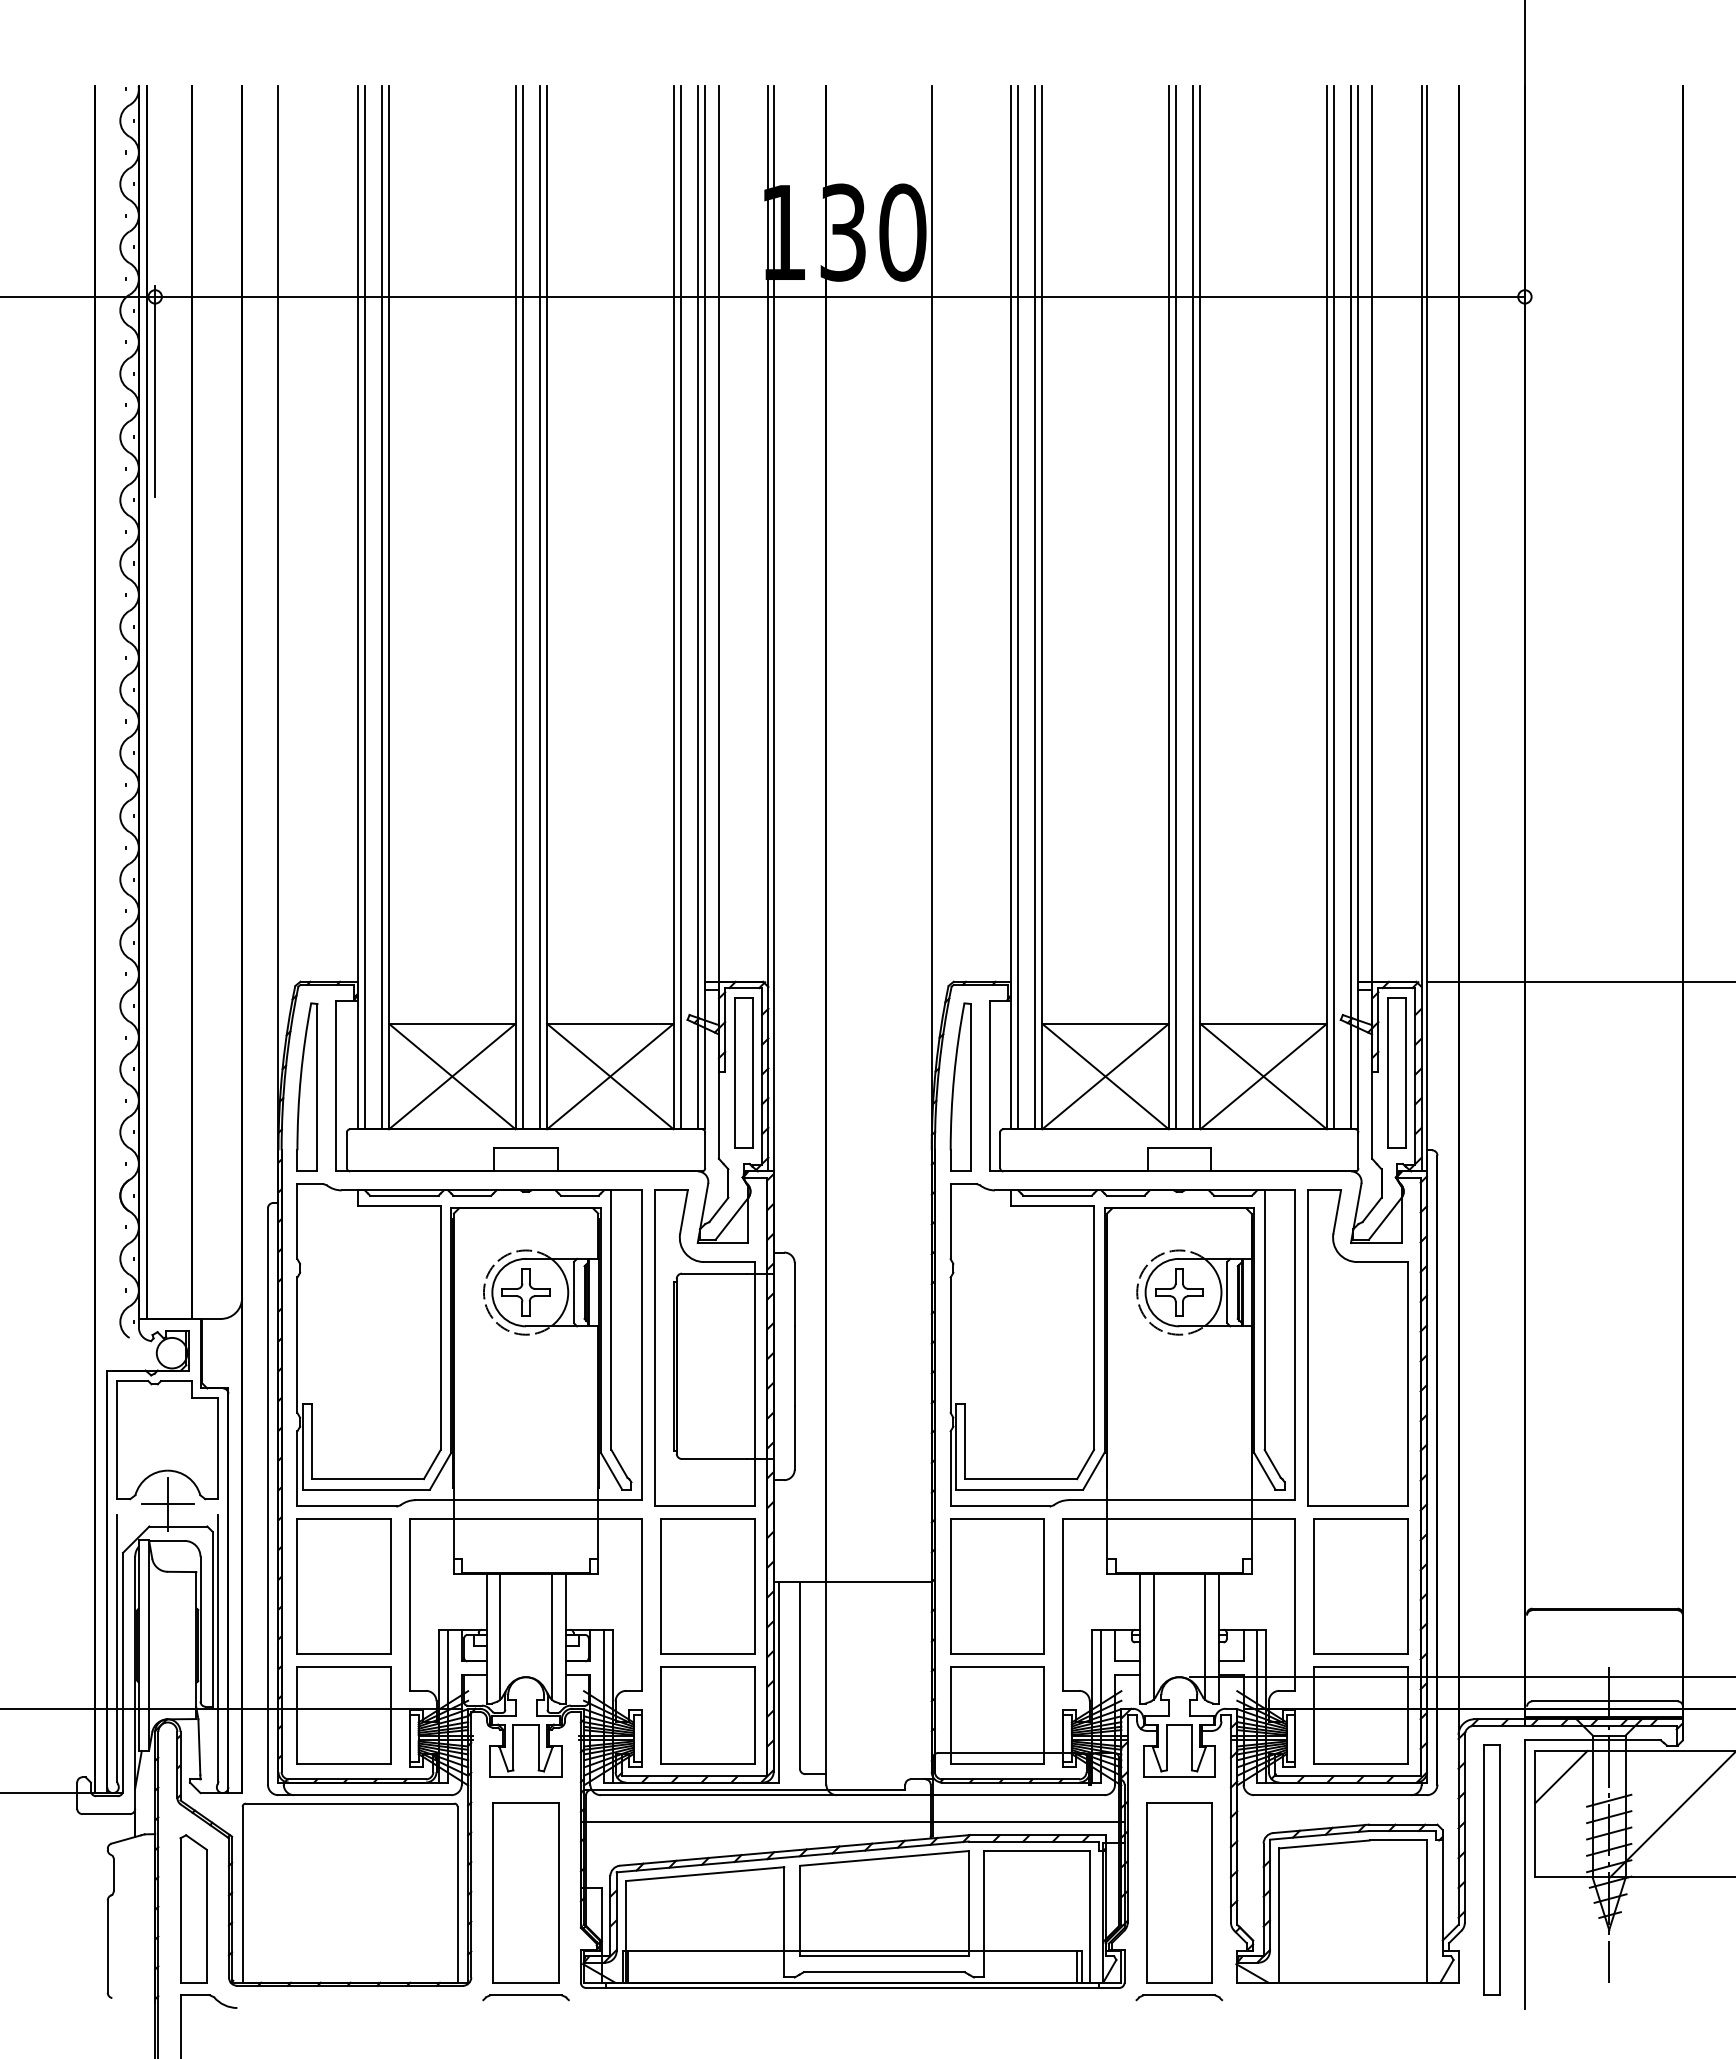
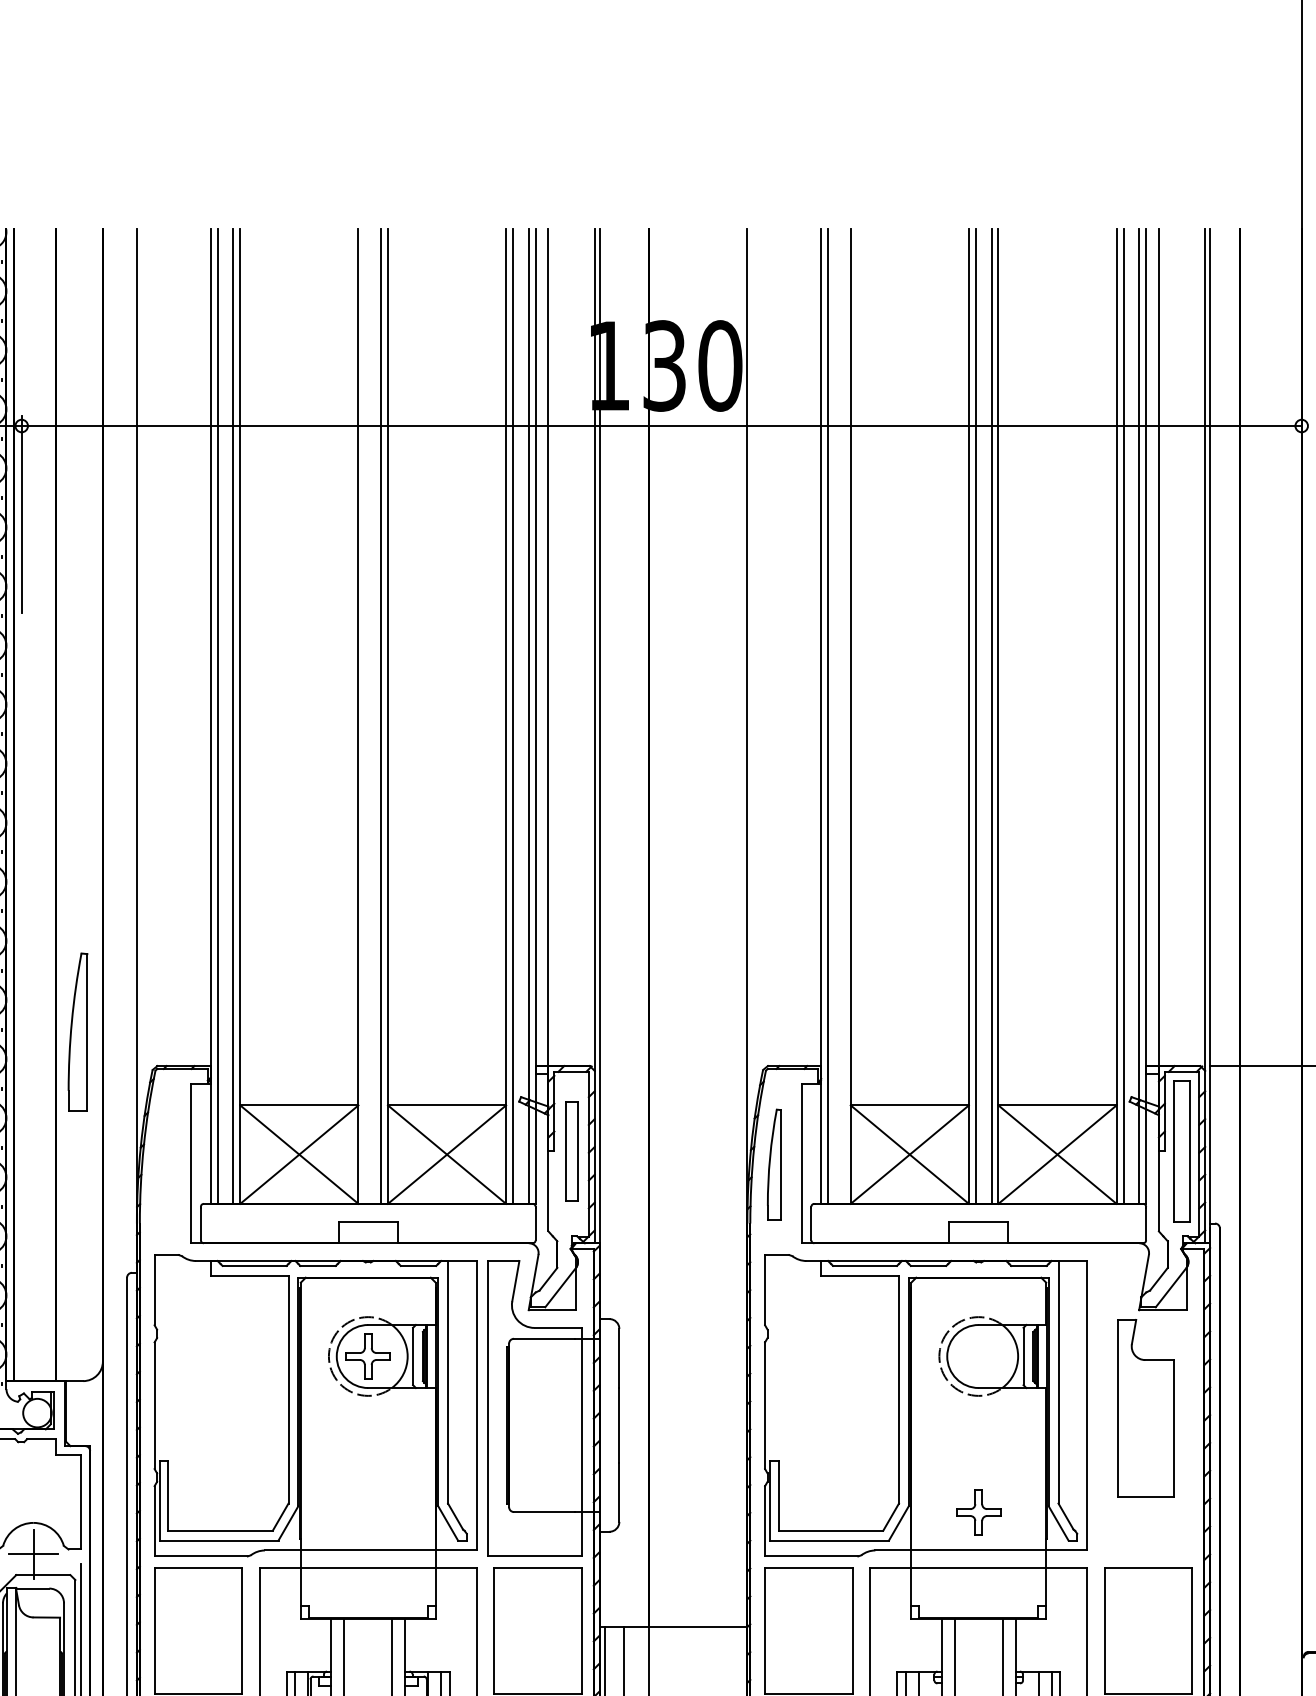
line: (522, 607) -> (364, 716), removed
line: (1034, 607) -> (843, 716), removed
part: (743, 1072) -> (571, 1150), size x0.7
part: (307, 1086) -> (78, 1031), moved
part: (960, 1086) -> (774, 1163), size x0.7
part: (1179, 1292) -> (978, 1512), moved
part: (1357, 1347) -> (1145, 1407), size x0.6

